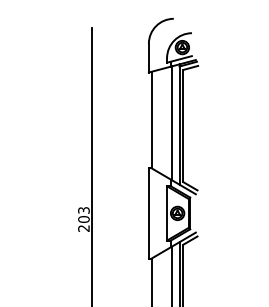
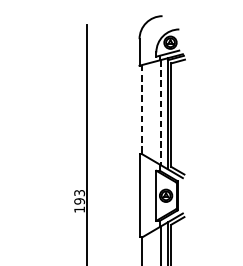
line: (151, 120) -> (141, 110), solid -> dashed
line: (171, 123) -> (160, 112), solid -> dashed
text: (83, 223) -> (79, 205), 203 -> 193

